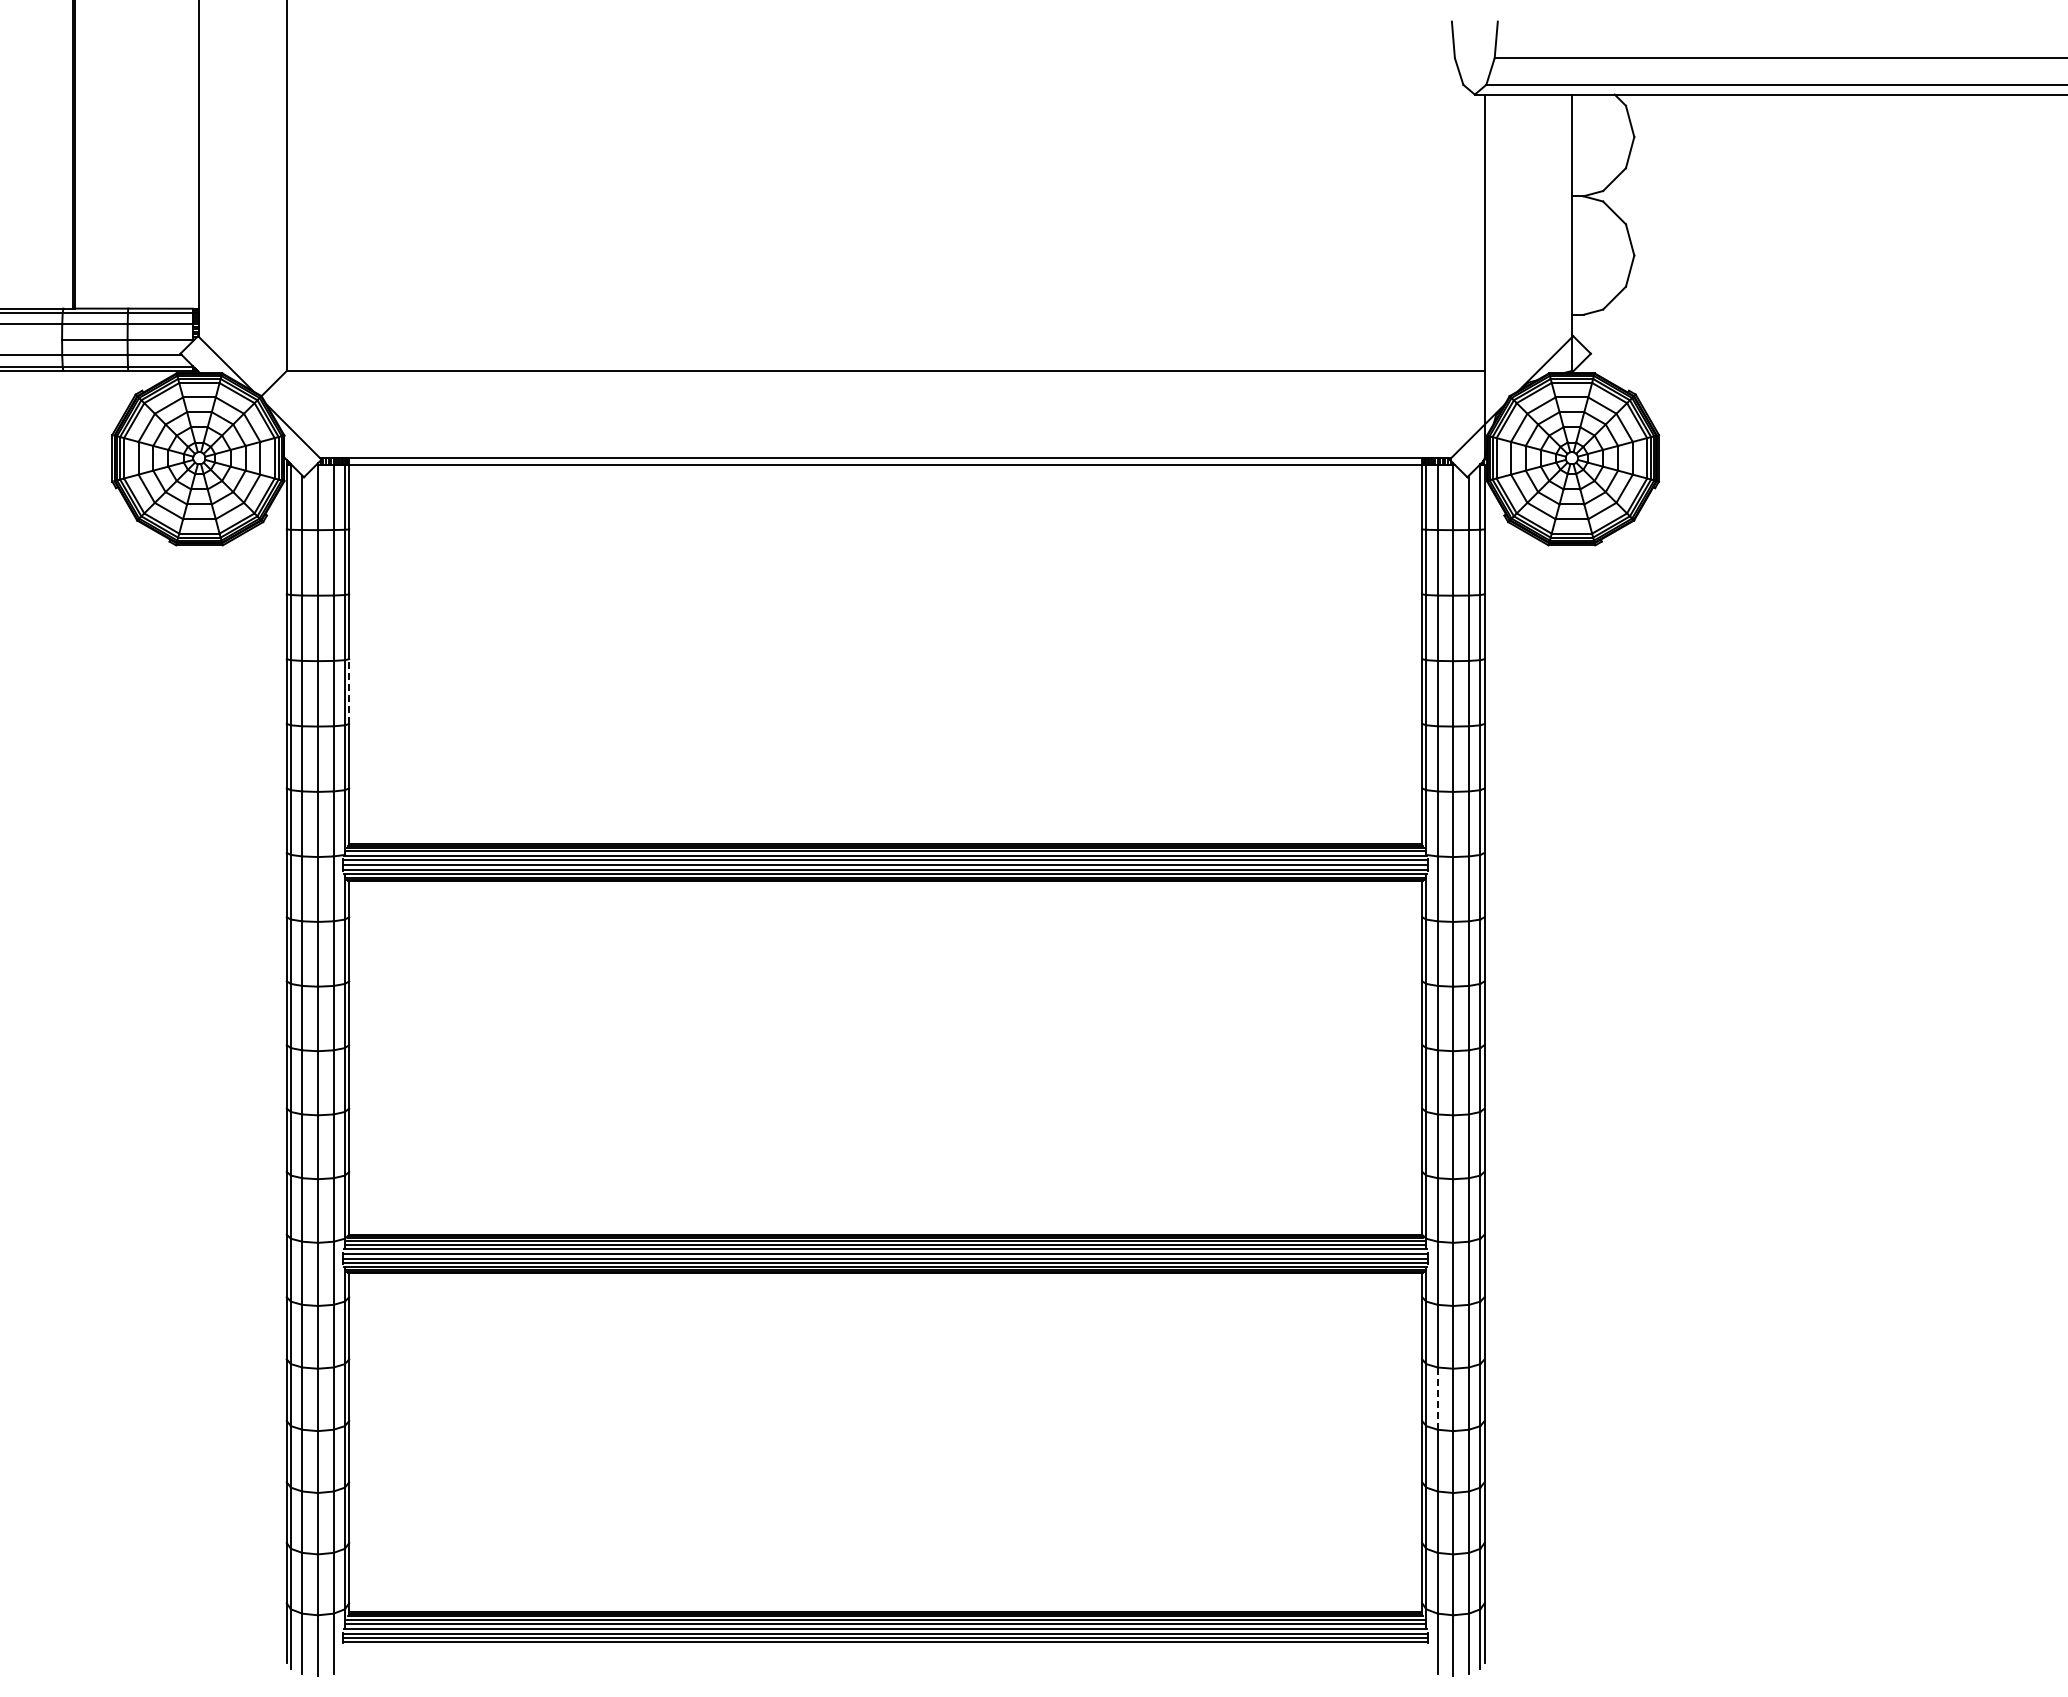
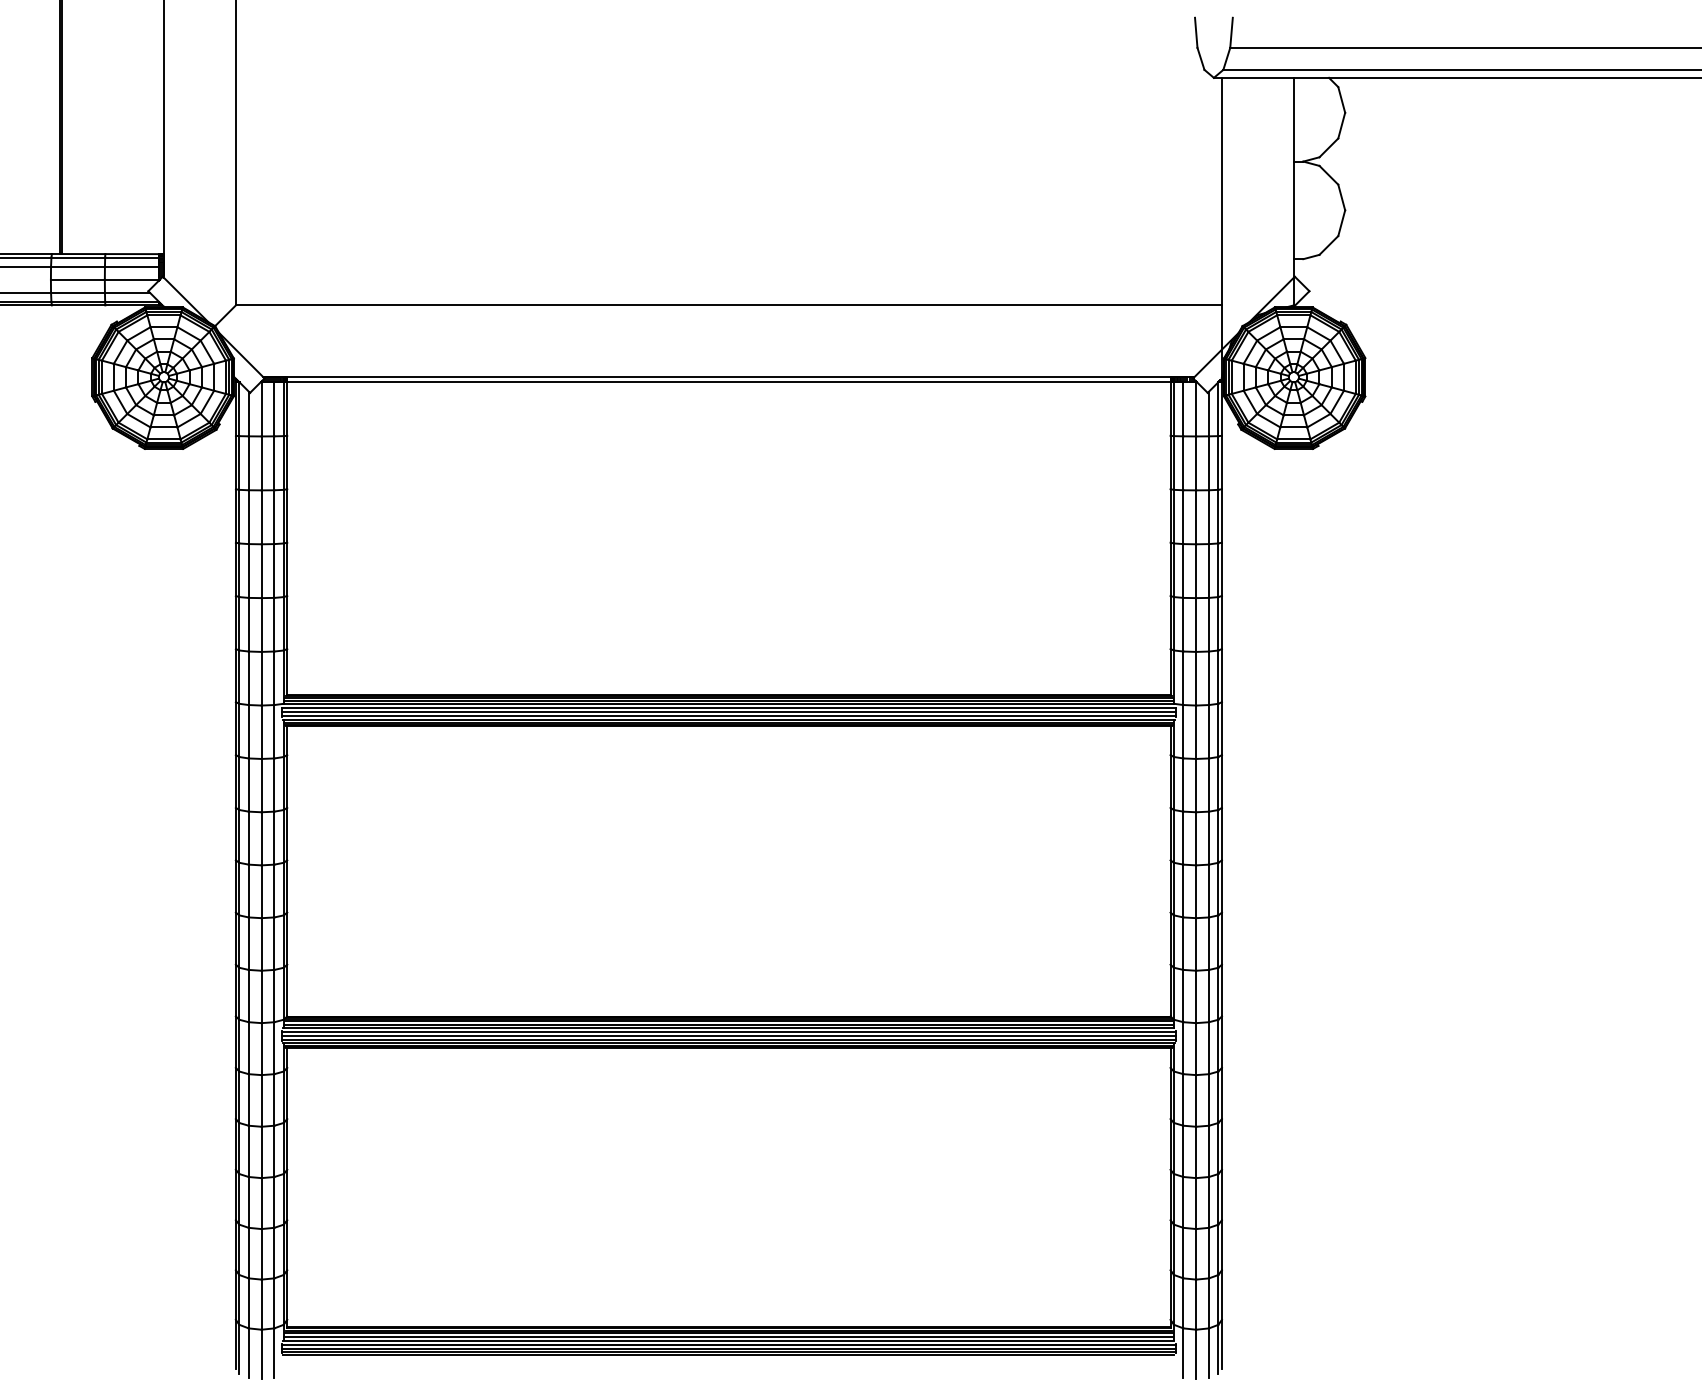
line: (349, 691) -> (287, 569), dashed -> solid
line: (1437, 1398) -> (1183, 1151), dashed -> solid
line: (885, 1645) -> (728, 1354), added

